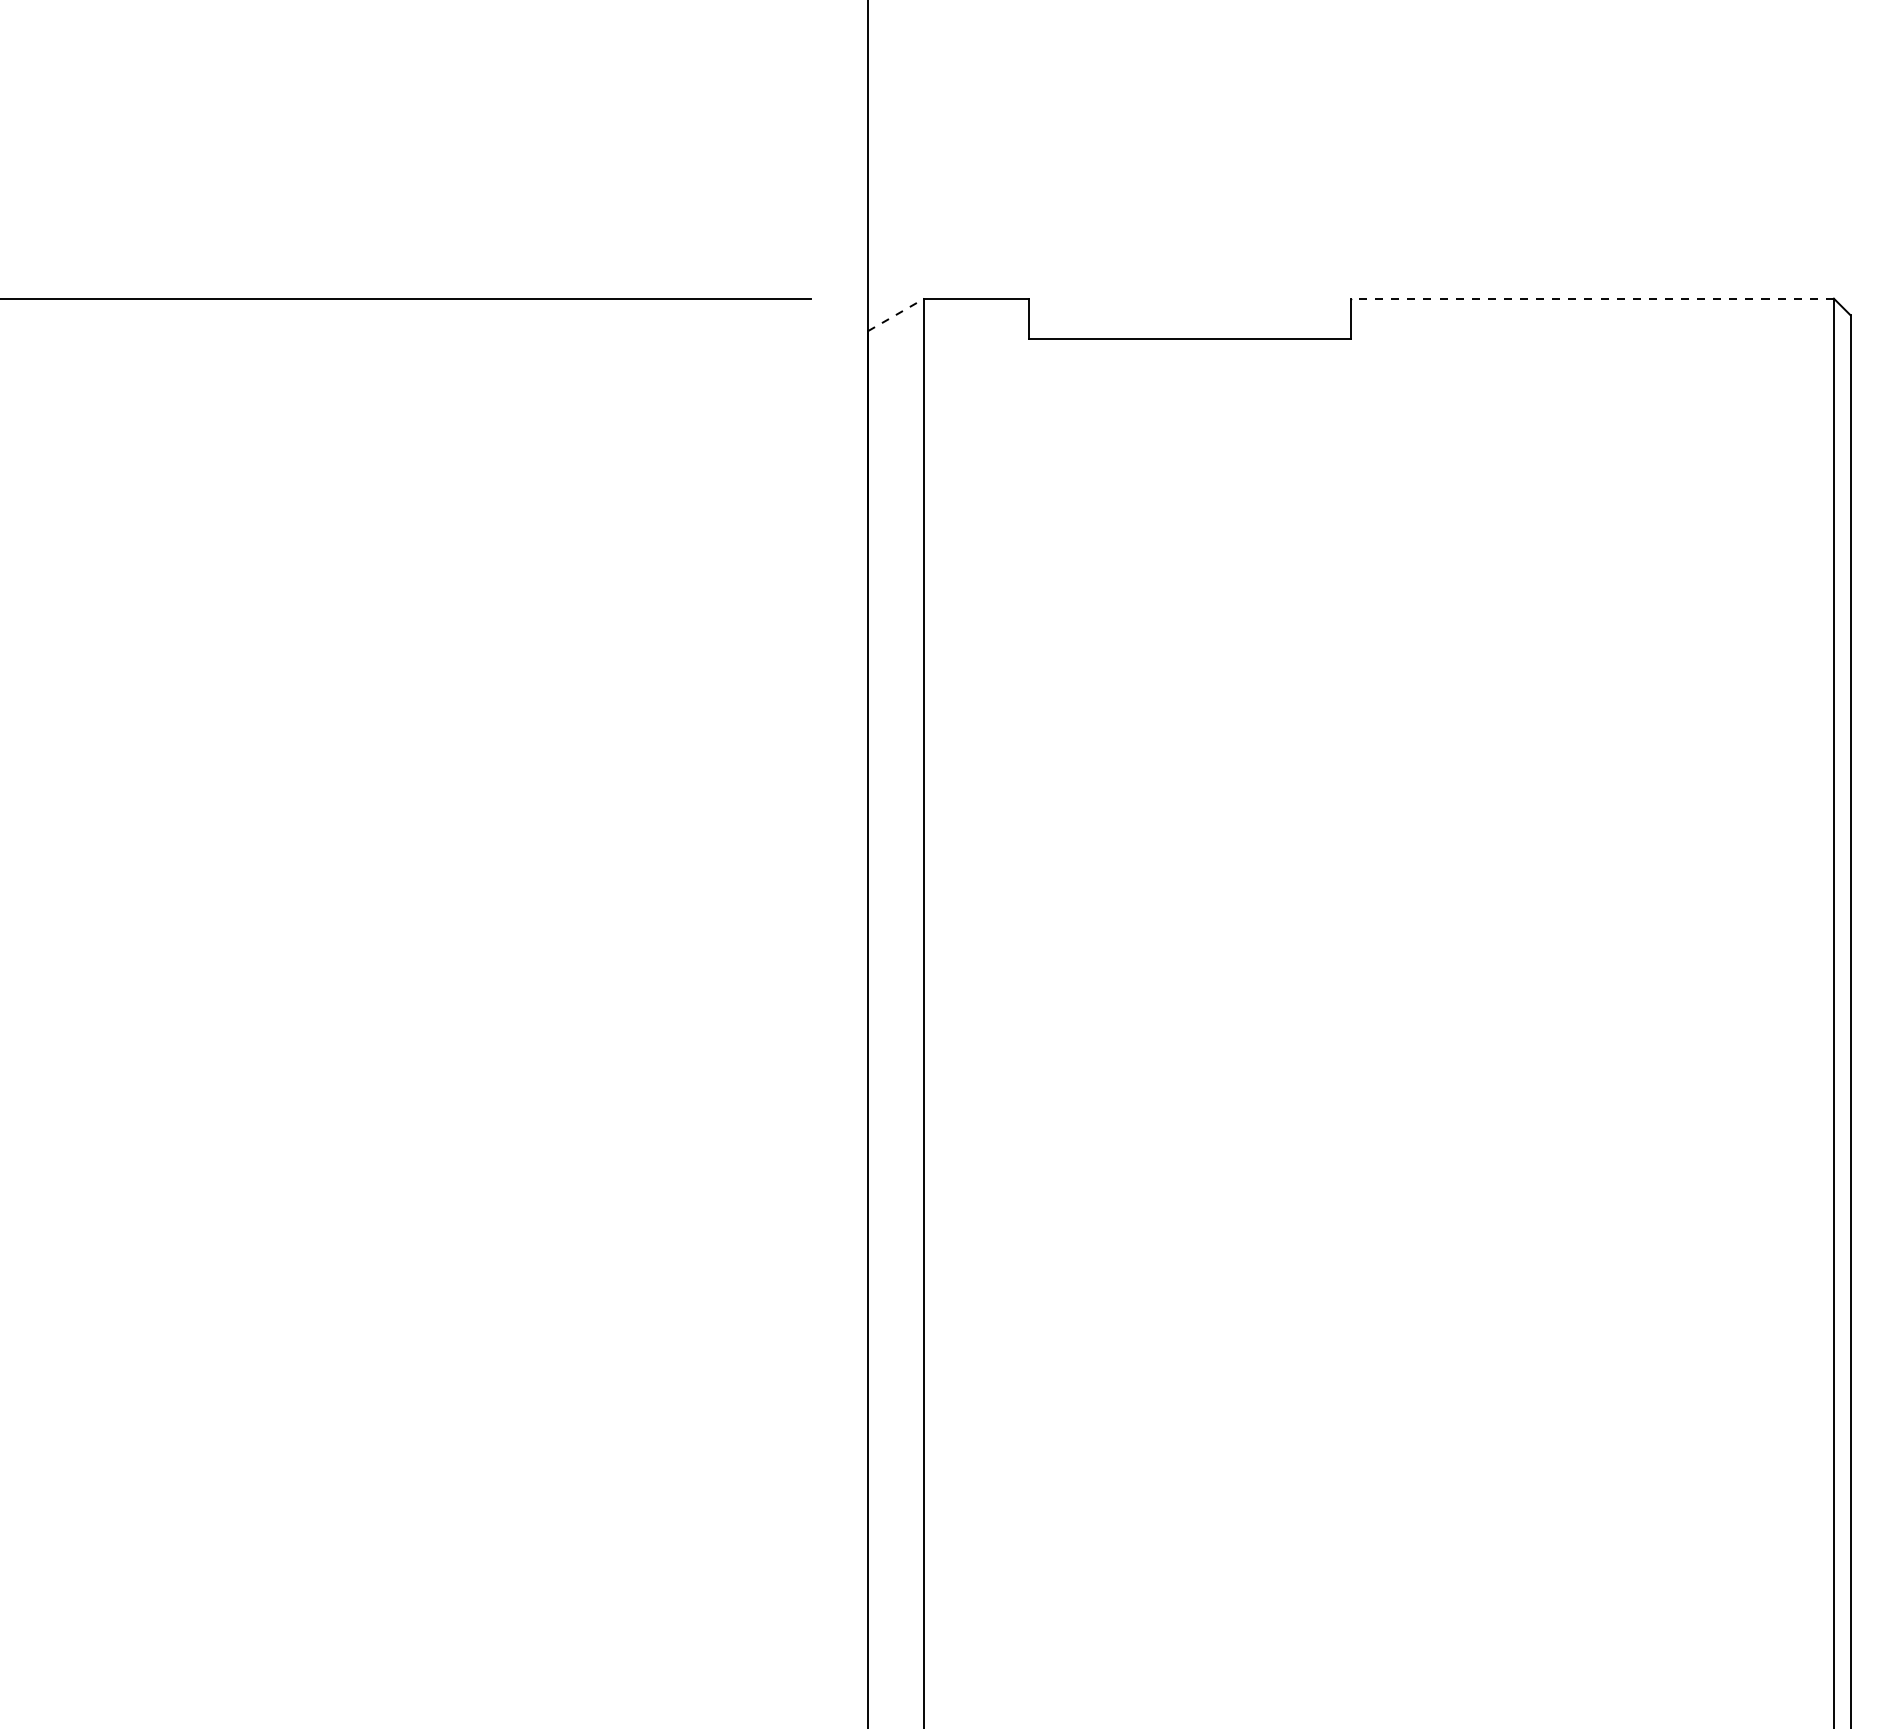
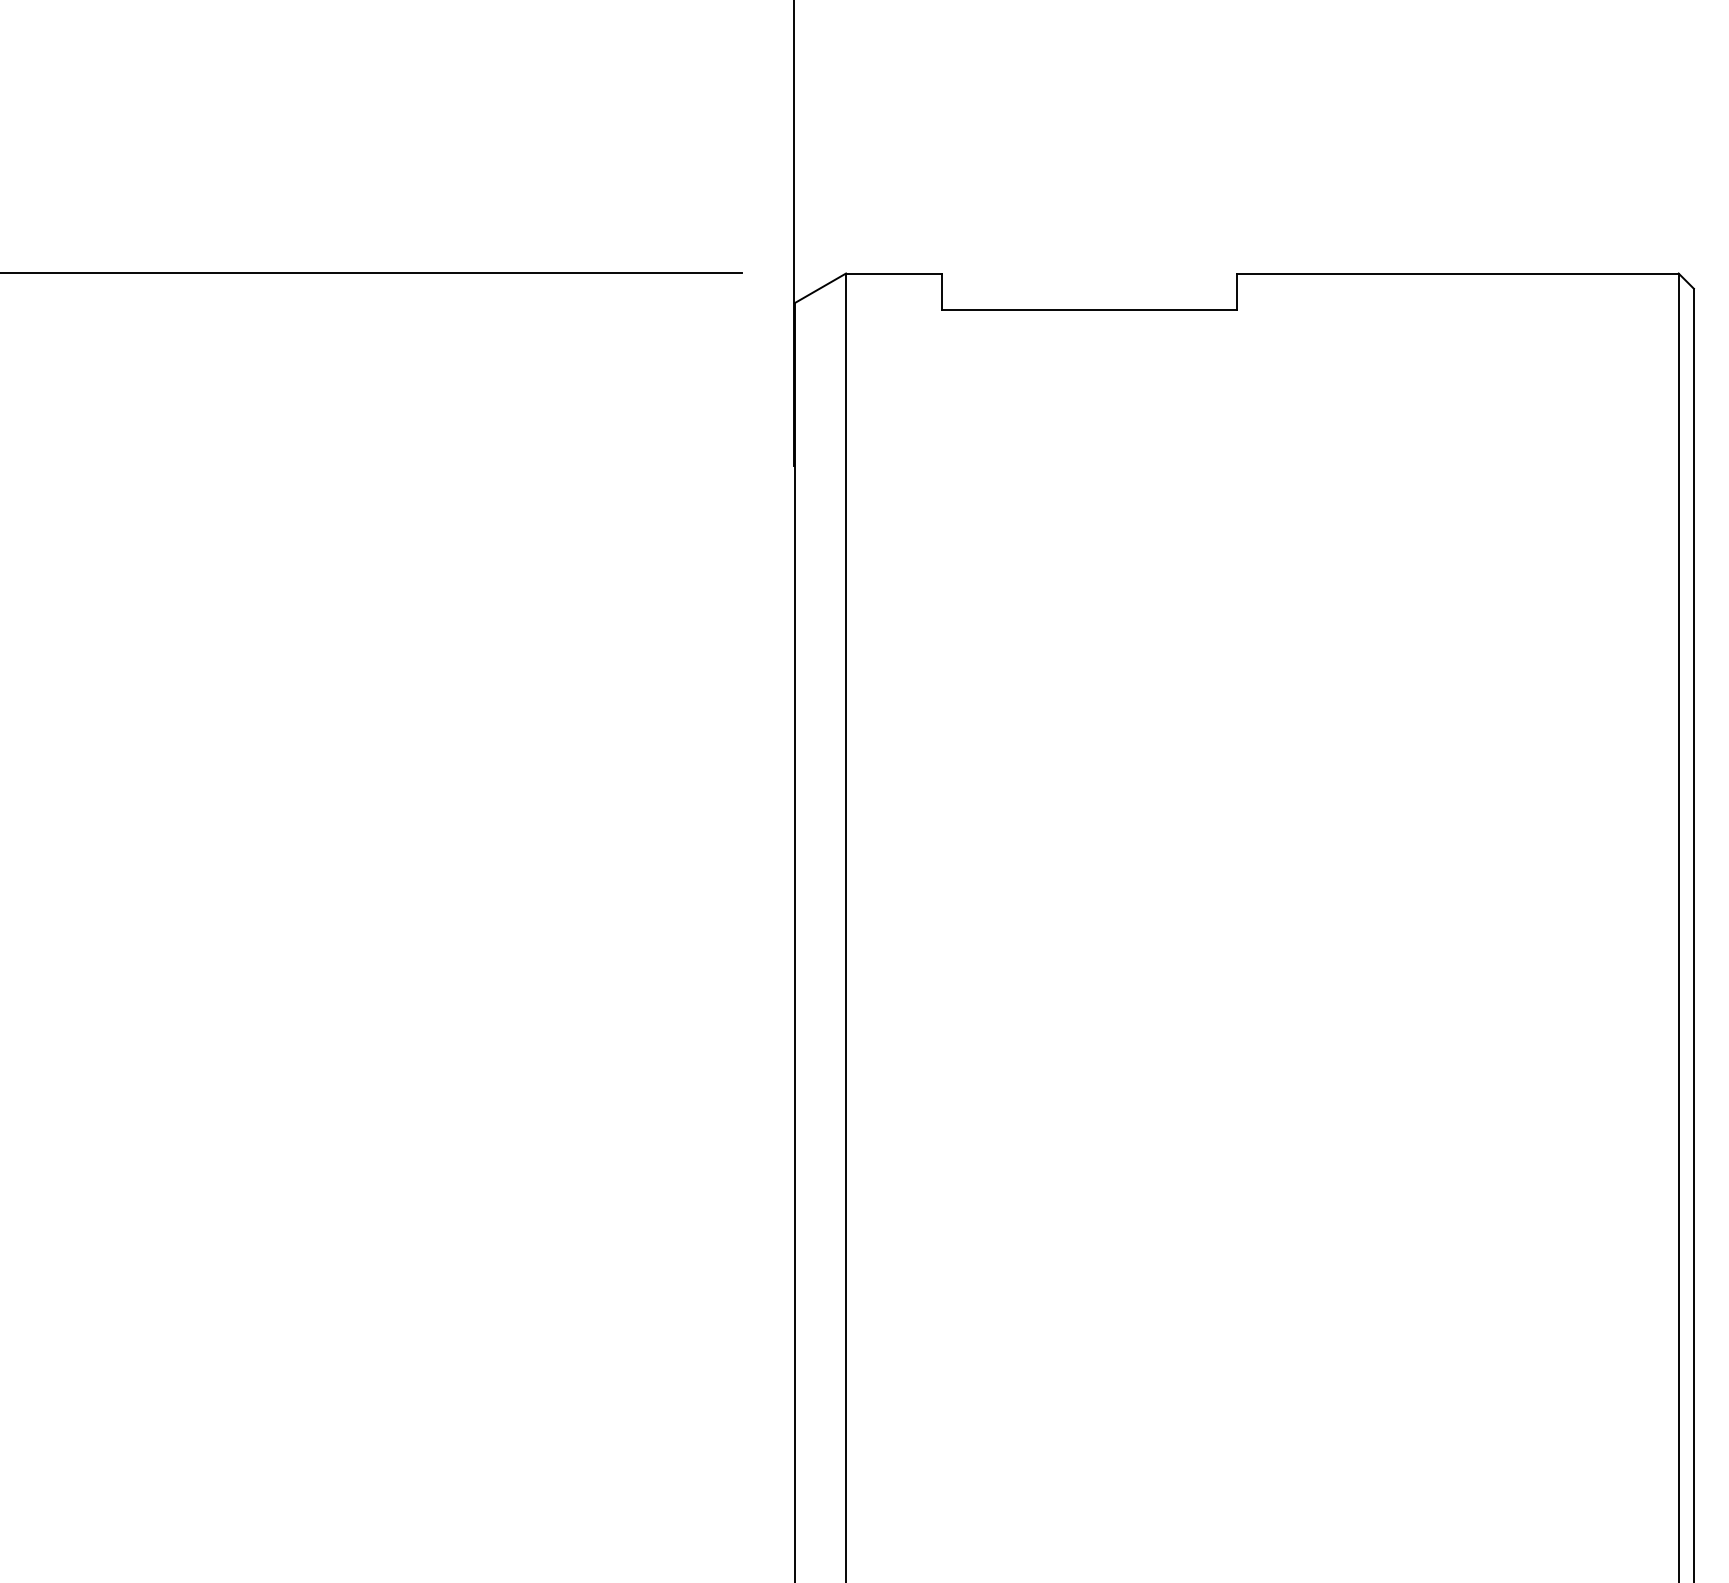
line: (1591, 298) -> (1456, 273), dashed -> solid
line: (896, 314) -> (820, 288), dashed -> solid

